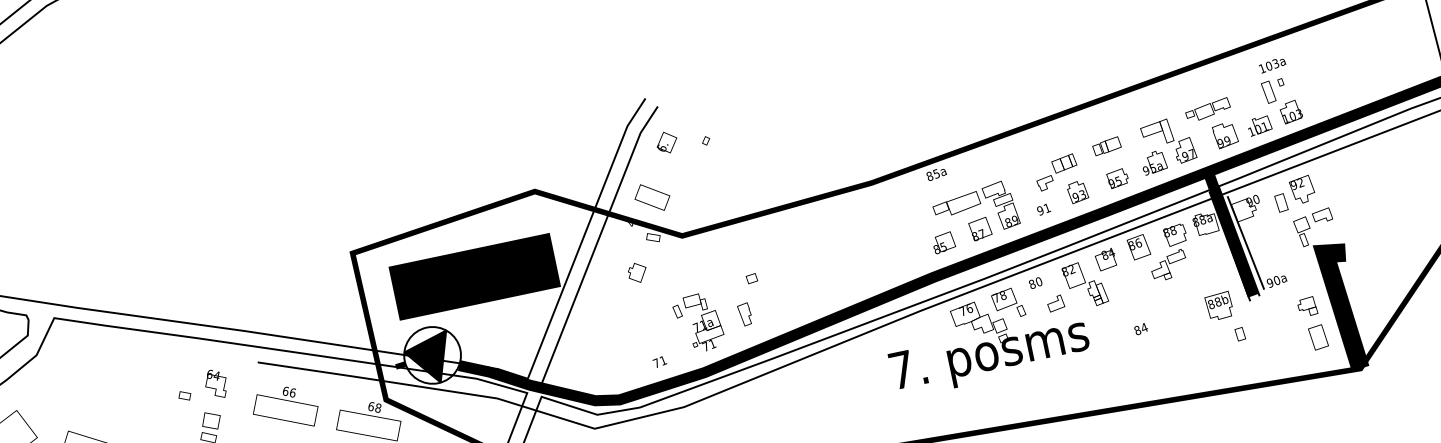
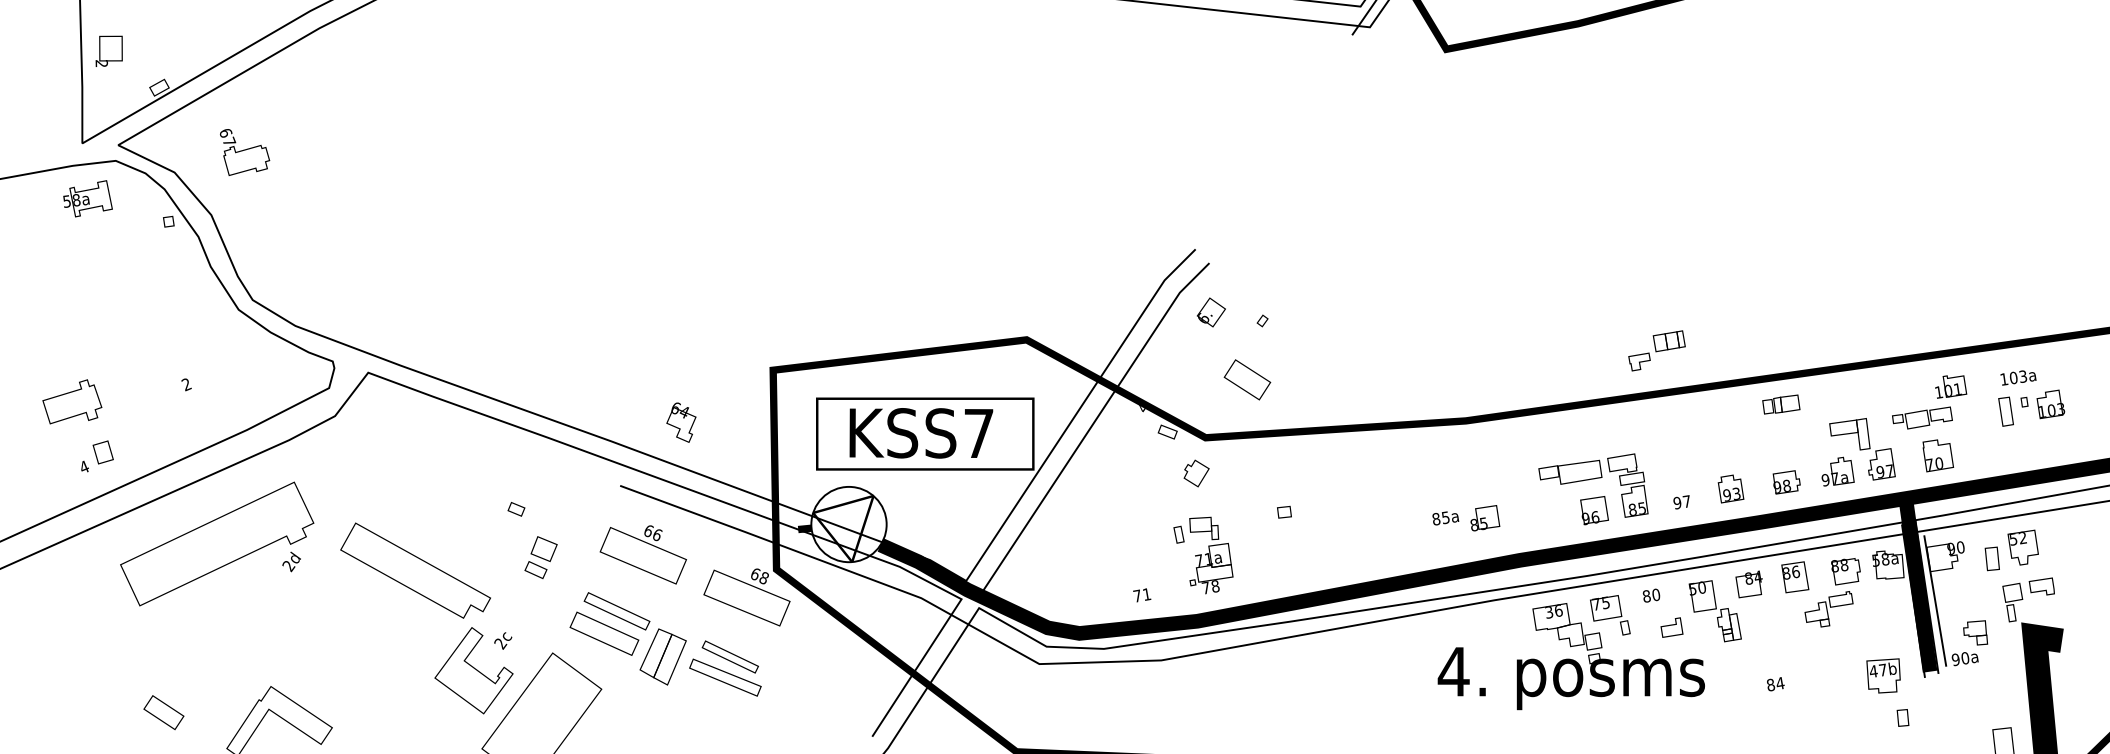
text: (1290, 112) -> (2050, 404), moved
text: (1259, 125) -> (1951, 386), moved
text: (1224, 142) -> (1934, 464), 99 -> 70
part: (1107, 146) -> (1781, 404), moved
text: (1152, 168) -> (1834, 478), 95a -> 97a
part: (1056, 172) -> (1656, 350), moved
text: (936, 174) -> (1445, 518), moved
text: (1118, 180) -> (1787, 485), 95 -> 98
text: (1294, 185) -> (2013, 539), 92 -> 52
part: (652, 197) -> (1247, 379), moved
text: (1046, 208) -> (1686, 501), 91 -> 97
text: (1014, 220) -> (1641, 508), 89 -> 85
text: (1196, 222) -> (1876, 560), 88a -> 58a
text: (978, 235) -> (1590, 518), 87 -> 96
text: (944, 242) -> (1485, 518), moved
text: (1068, 270) -> (1697, 588), 82 -> 50
part: (637, 272) -> (1196, 473), moved
fill: (474, 276) -> (925, 433), removed
text: (1003, 295) -> (1606, 602), 78 -> 75
text: (1214, 303) -> (1878, 670), 88b -> 47b
part: (1307, 306) -> (1975, 632), moved
text: (963, 311) -> (1549, 612), 76 -> 36
part: (744, 314) -> (1265, 556), removed
text: (712, 344) -> (1215, 586), 71 -> 78
fill: (429, 359) -> (843, 528), removed
text: (901, 369) -> (1453, 671), 7. -> 4.
text: (216, 384) -> (681, 422), moved

